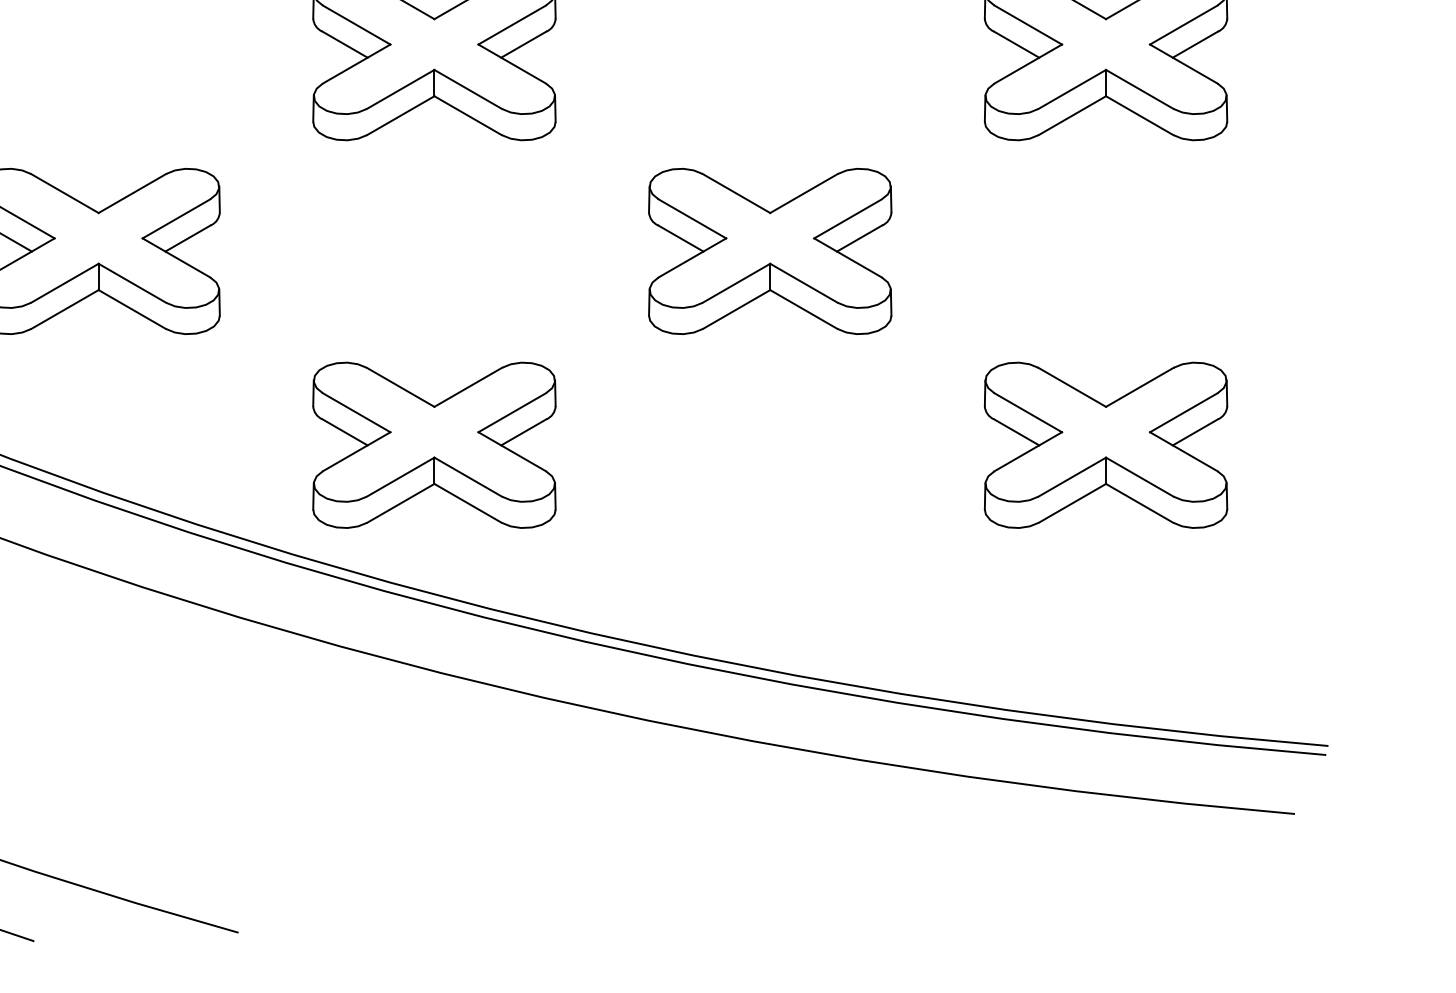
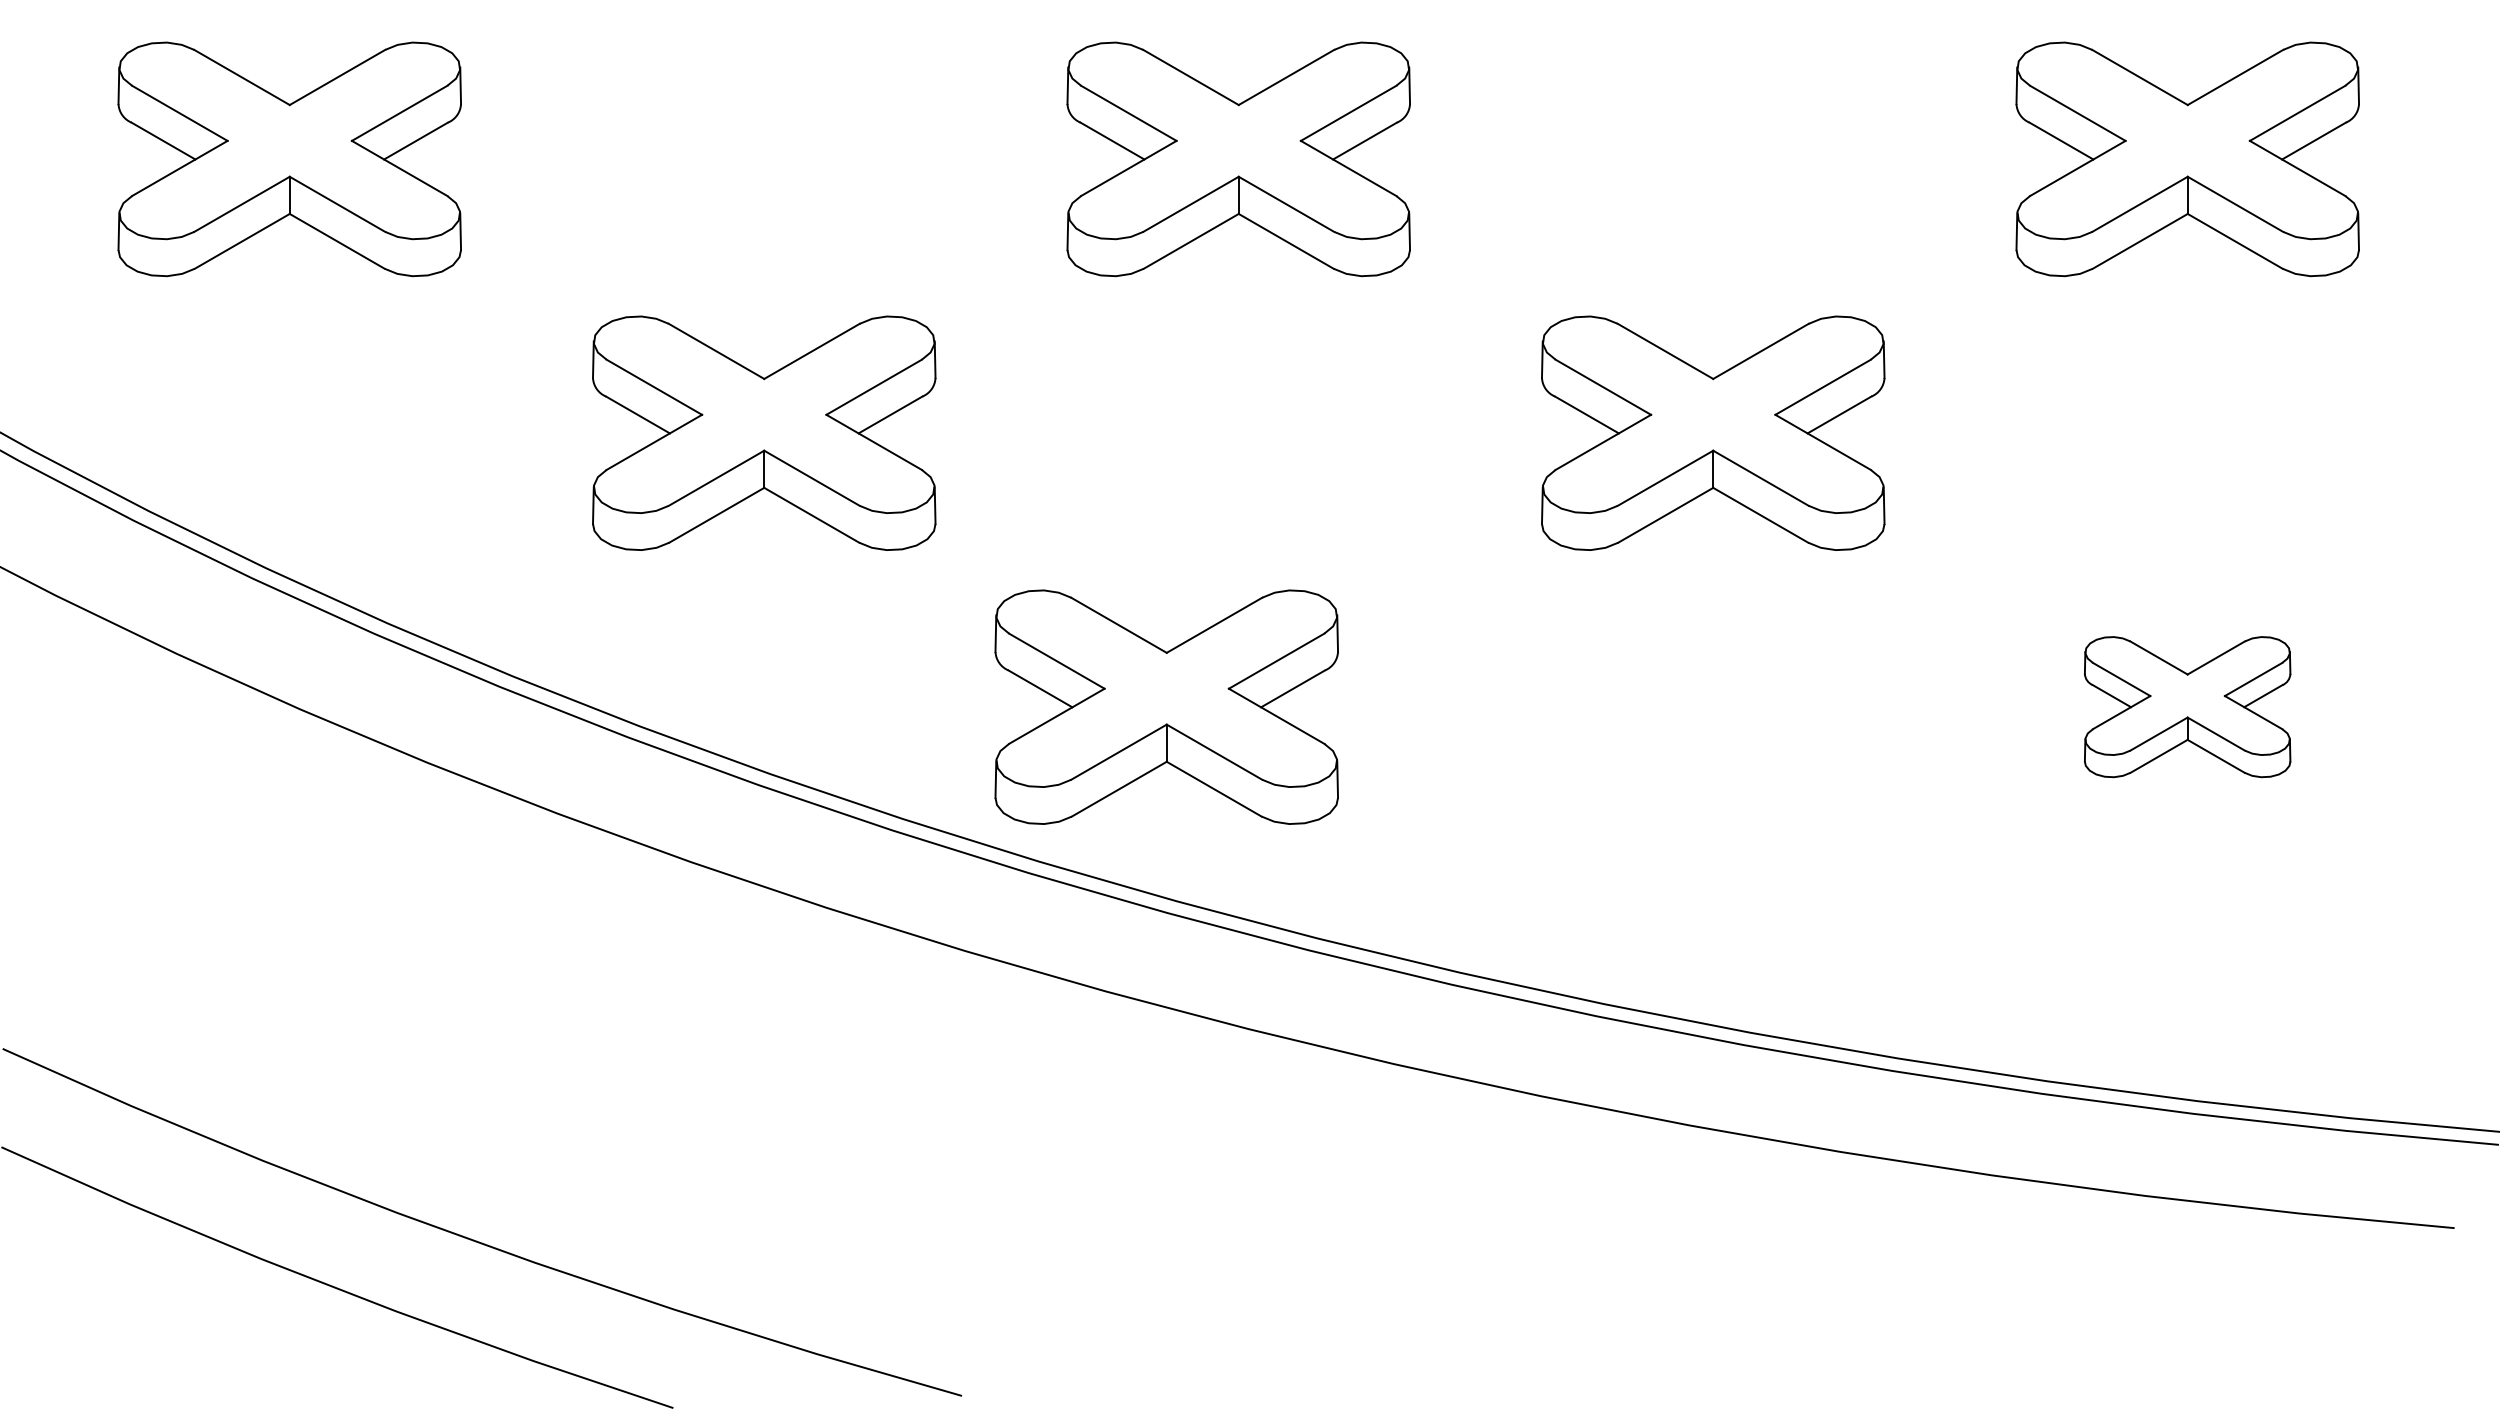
part: (434, 444) -> (1166, 706), moved
part: (1105, 444) -> (2187, 706), size x0.6

